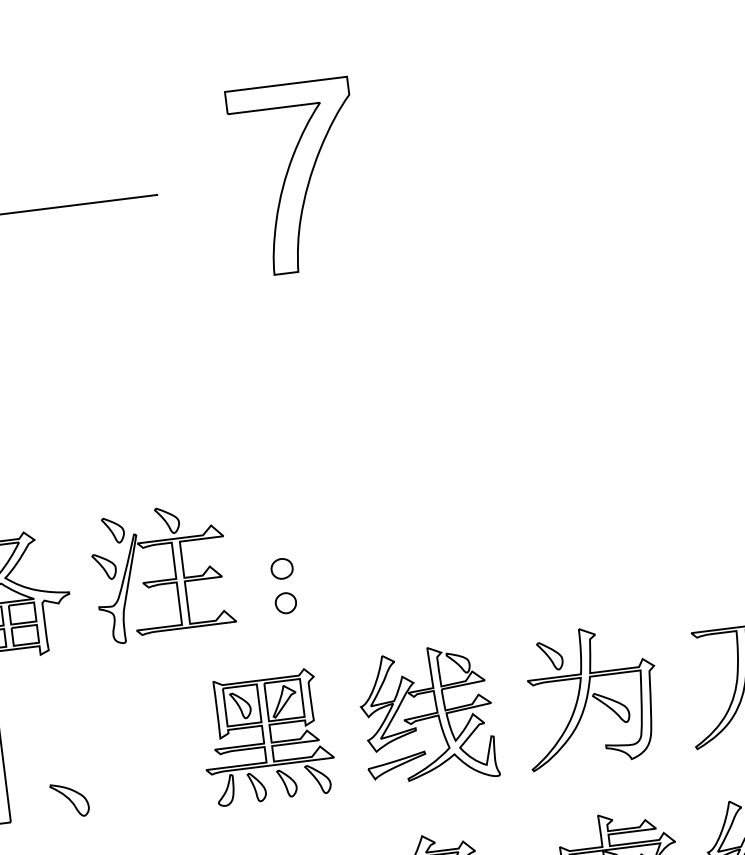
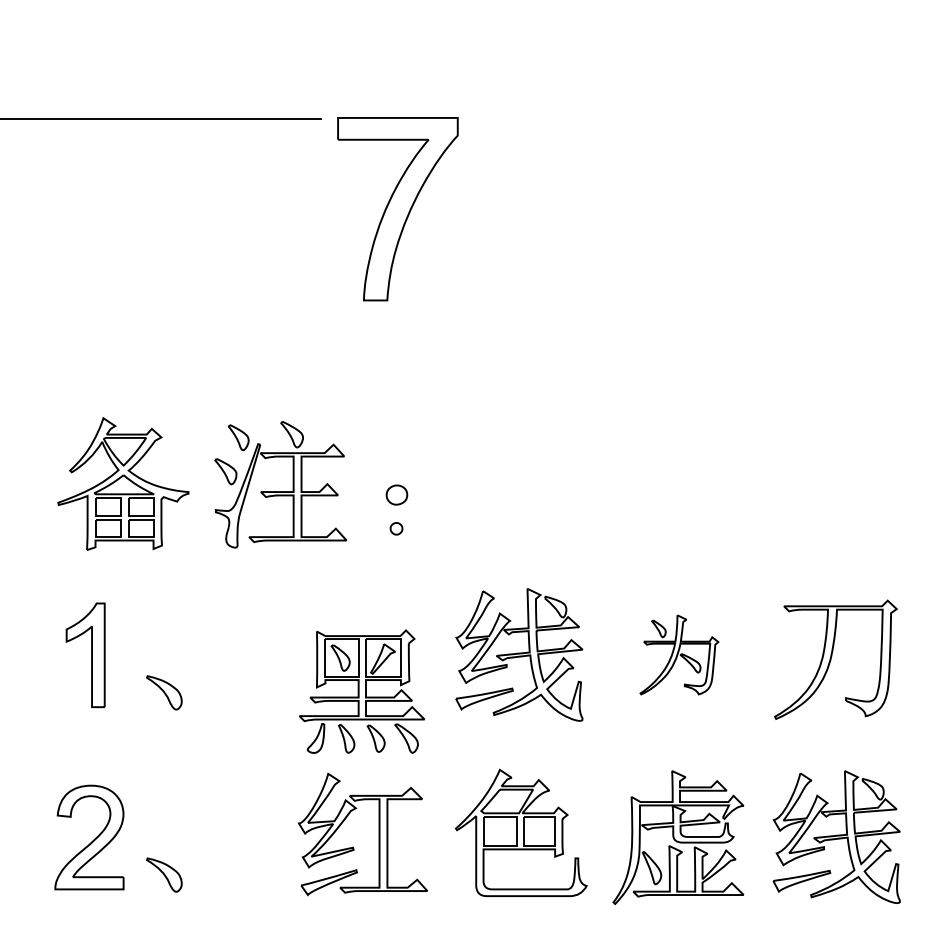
part: (297, 177) -> (397, 209), moved
part: (285, 603) -> (396, 528), size x0.6
part: (590, 695) -> (679, 654), size x0.6
part: (266, 737) -> (361, 691), moved

